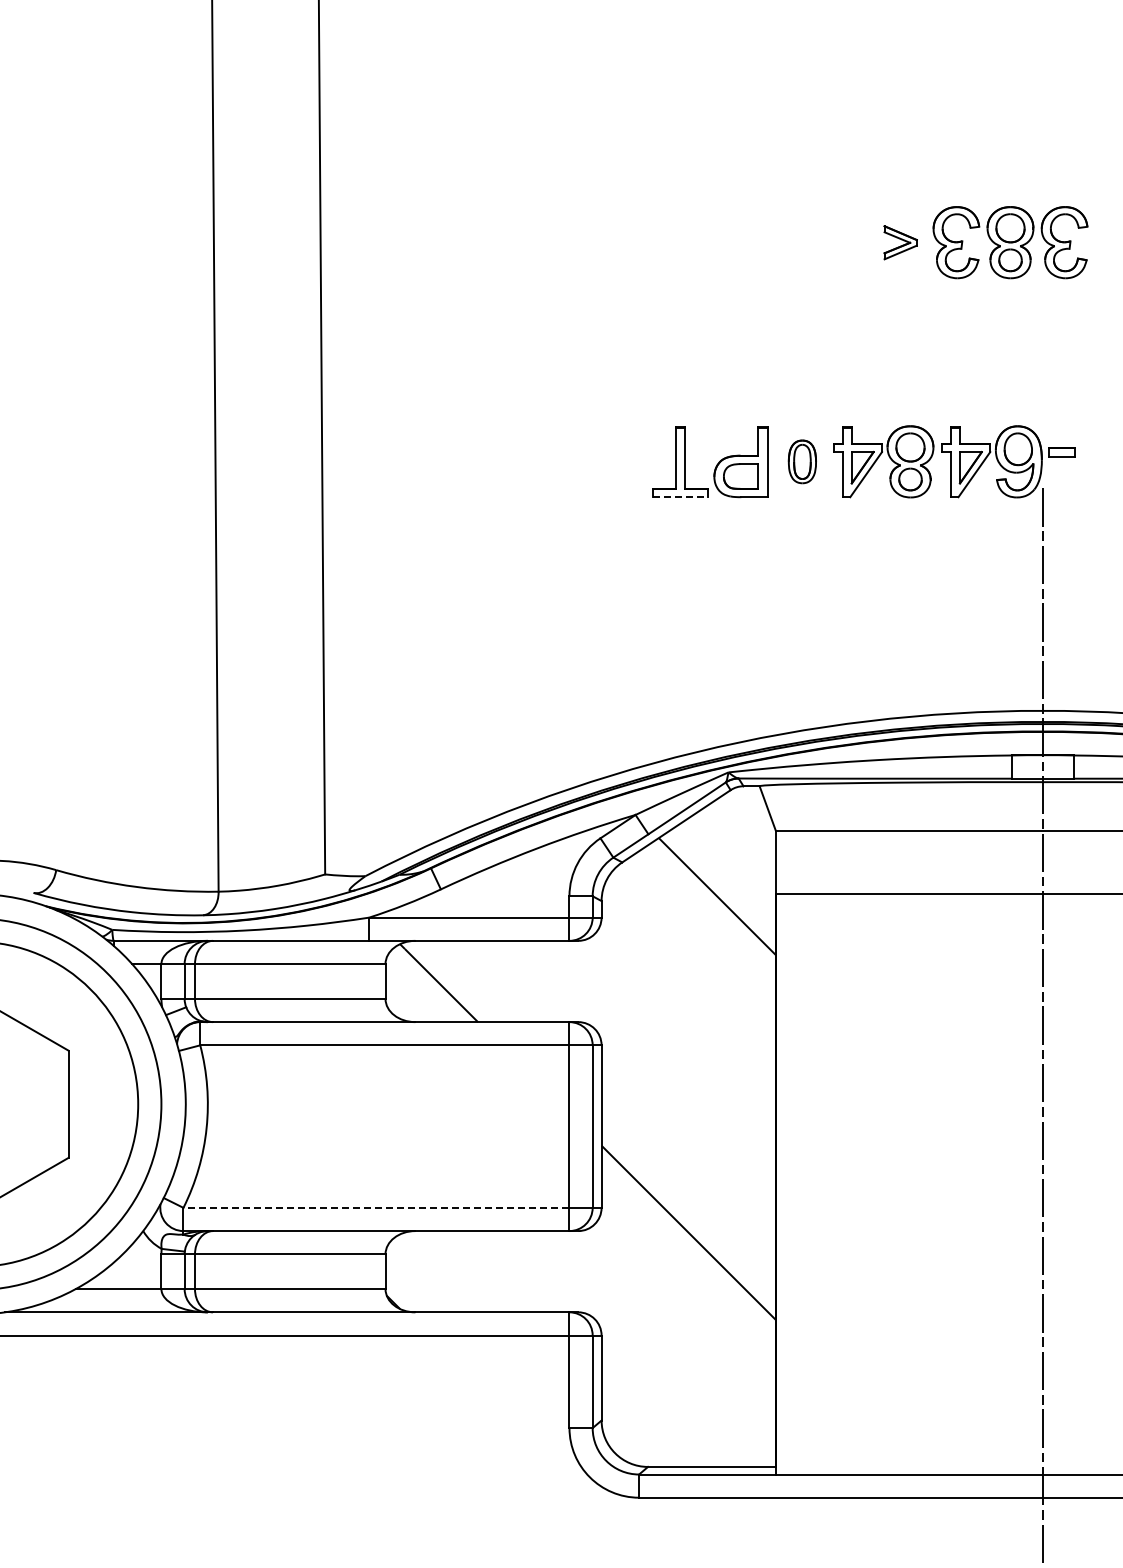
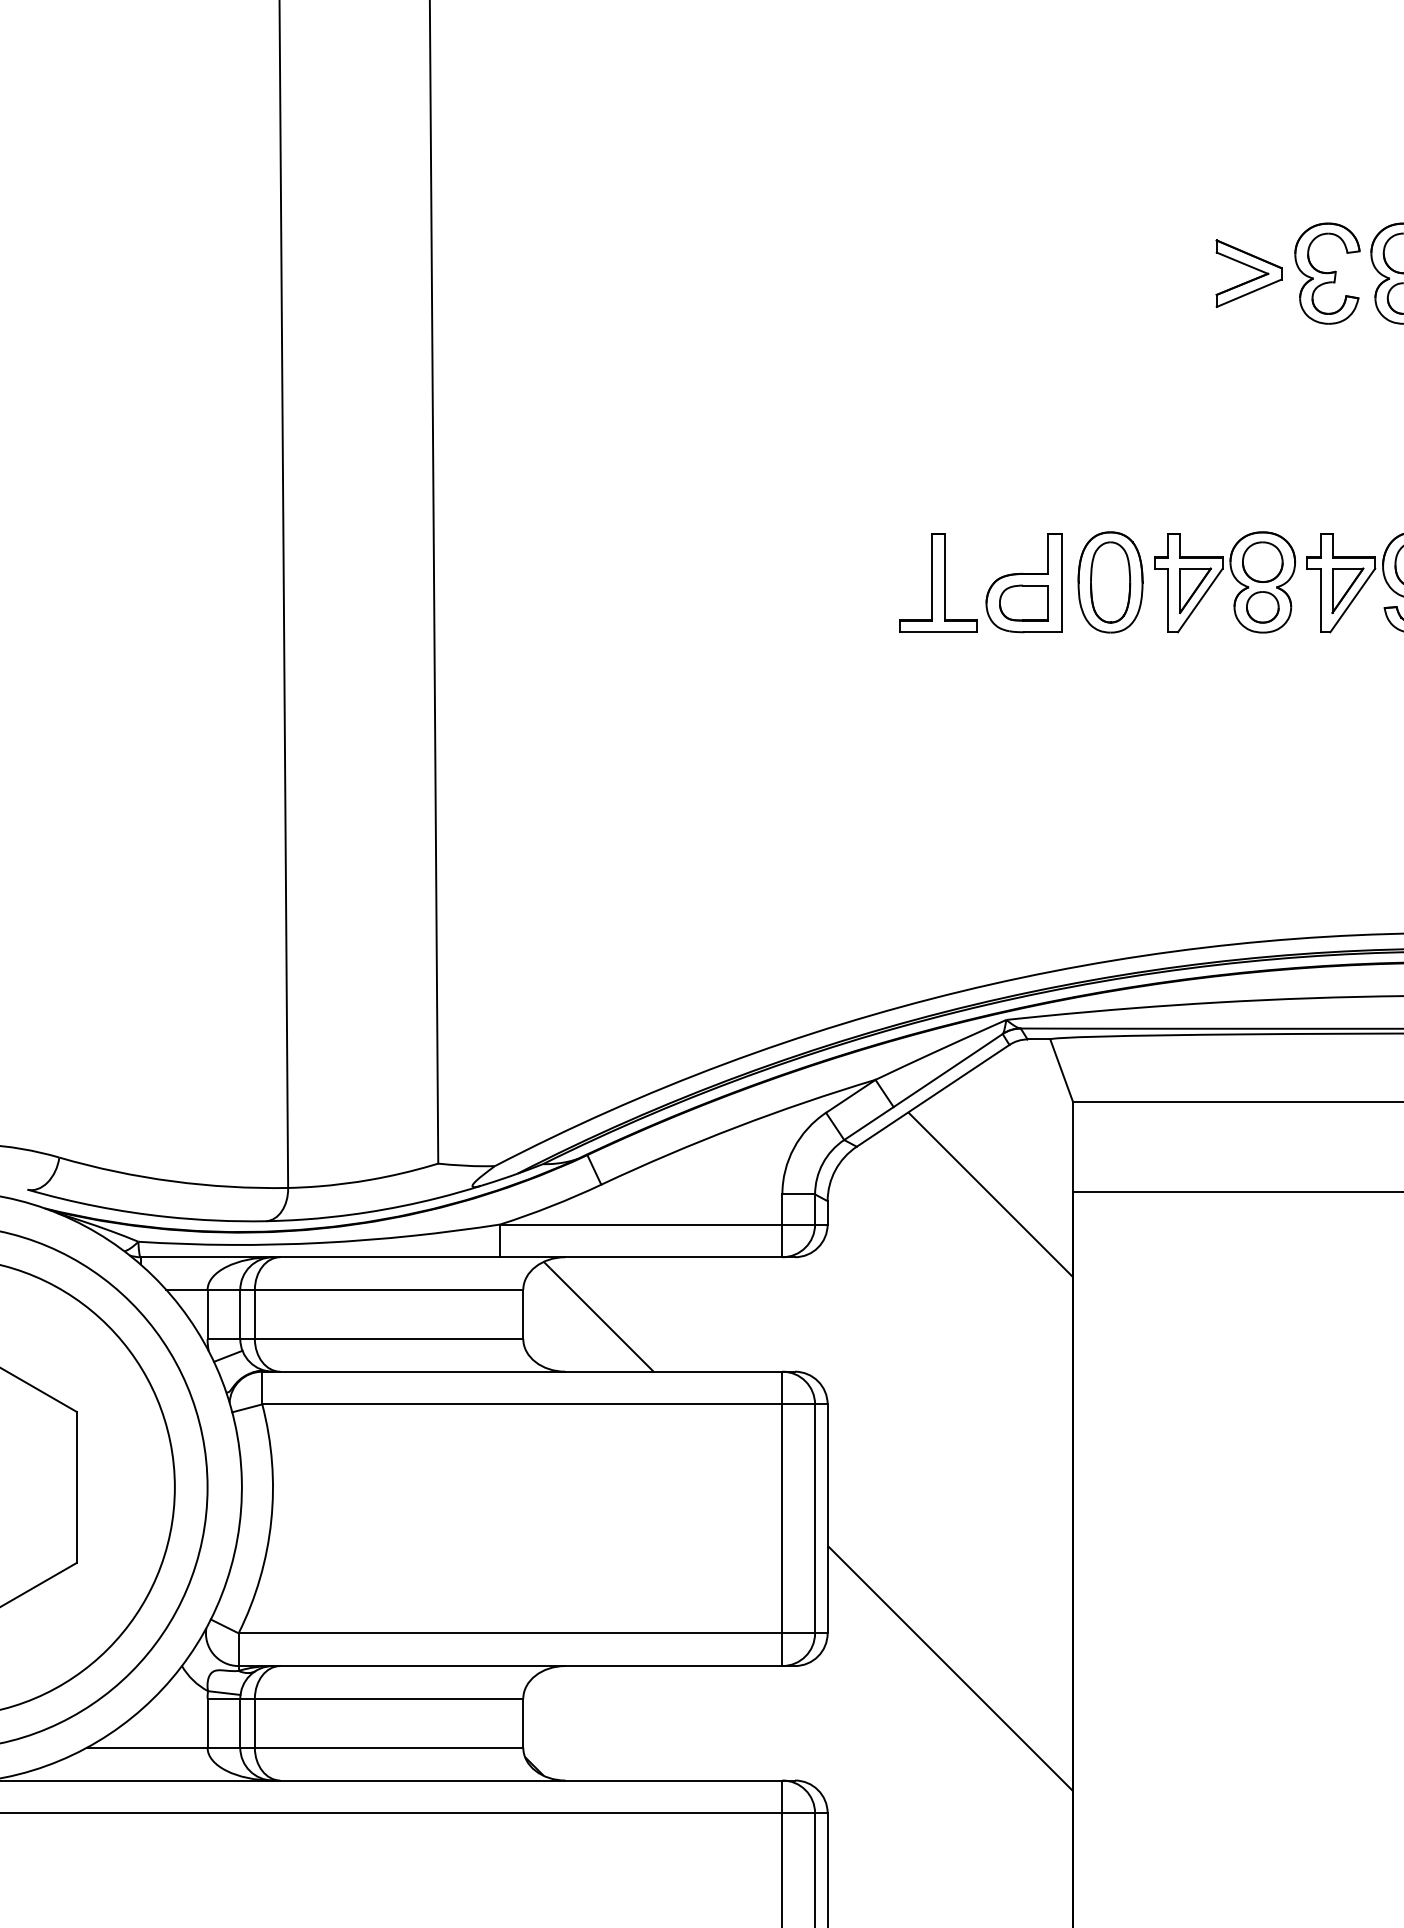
part: (900, 242) -> (1248, 273), size x1.43
part: (802, 461) -> (1110, 581), size x1.67
line: (680, 497) -> (938, 632), dashed -> solid
line: (376, 1207) -> (510, 1632), dashed -> solid

